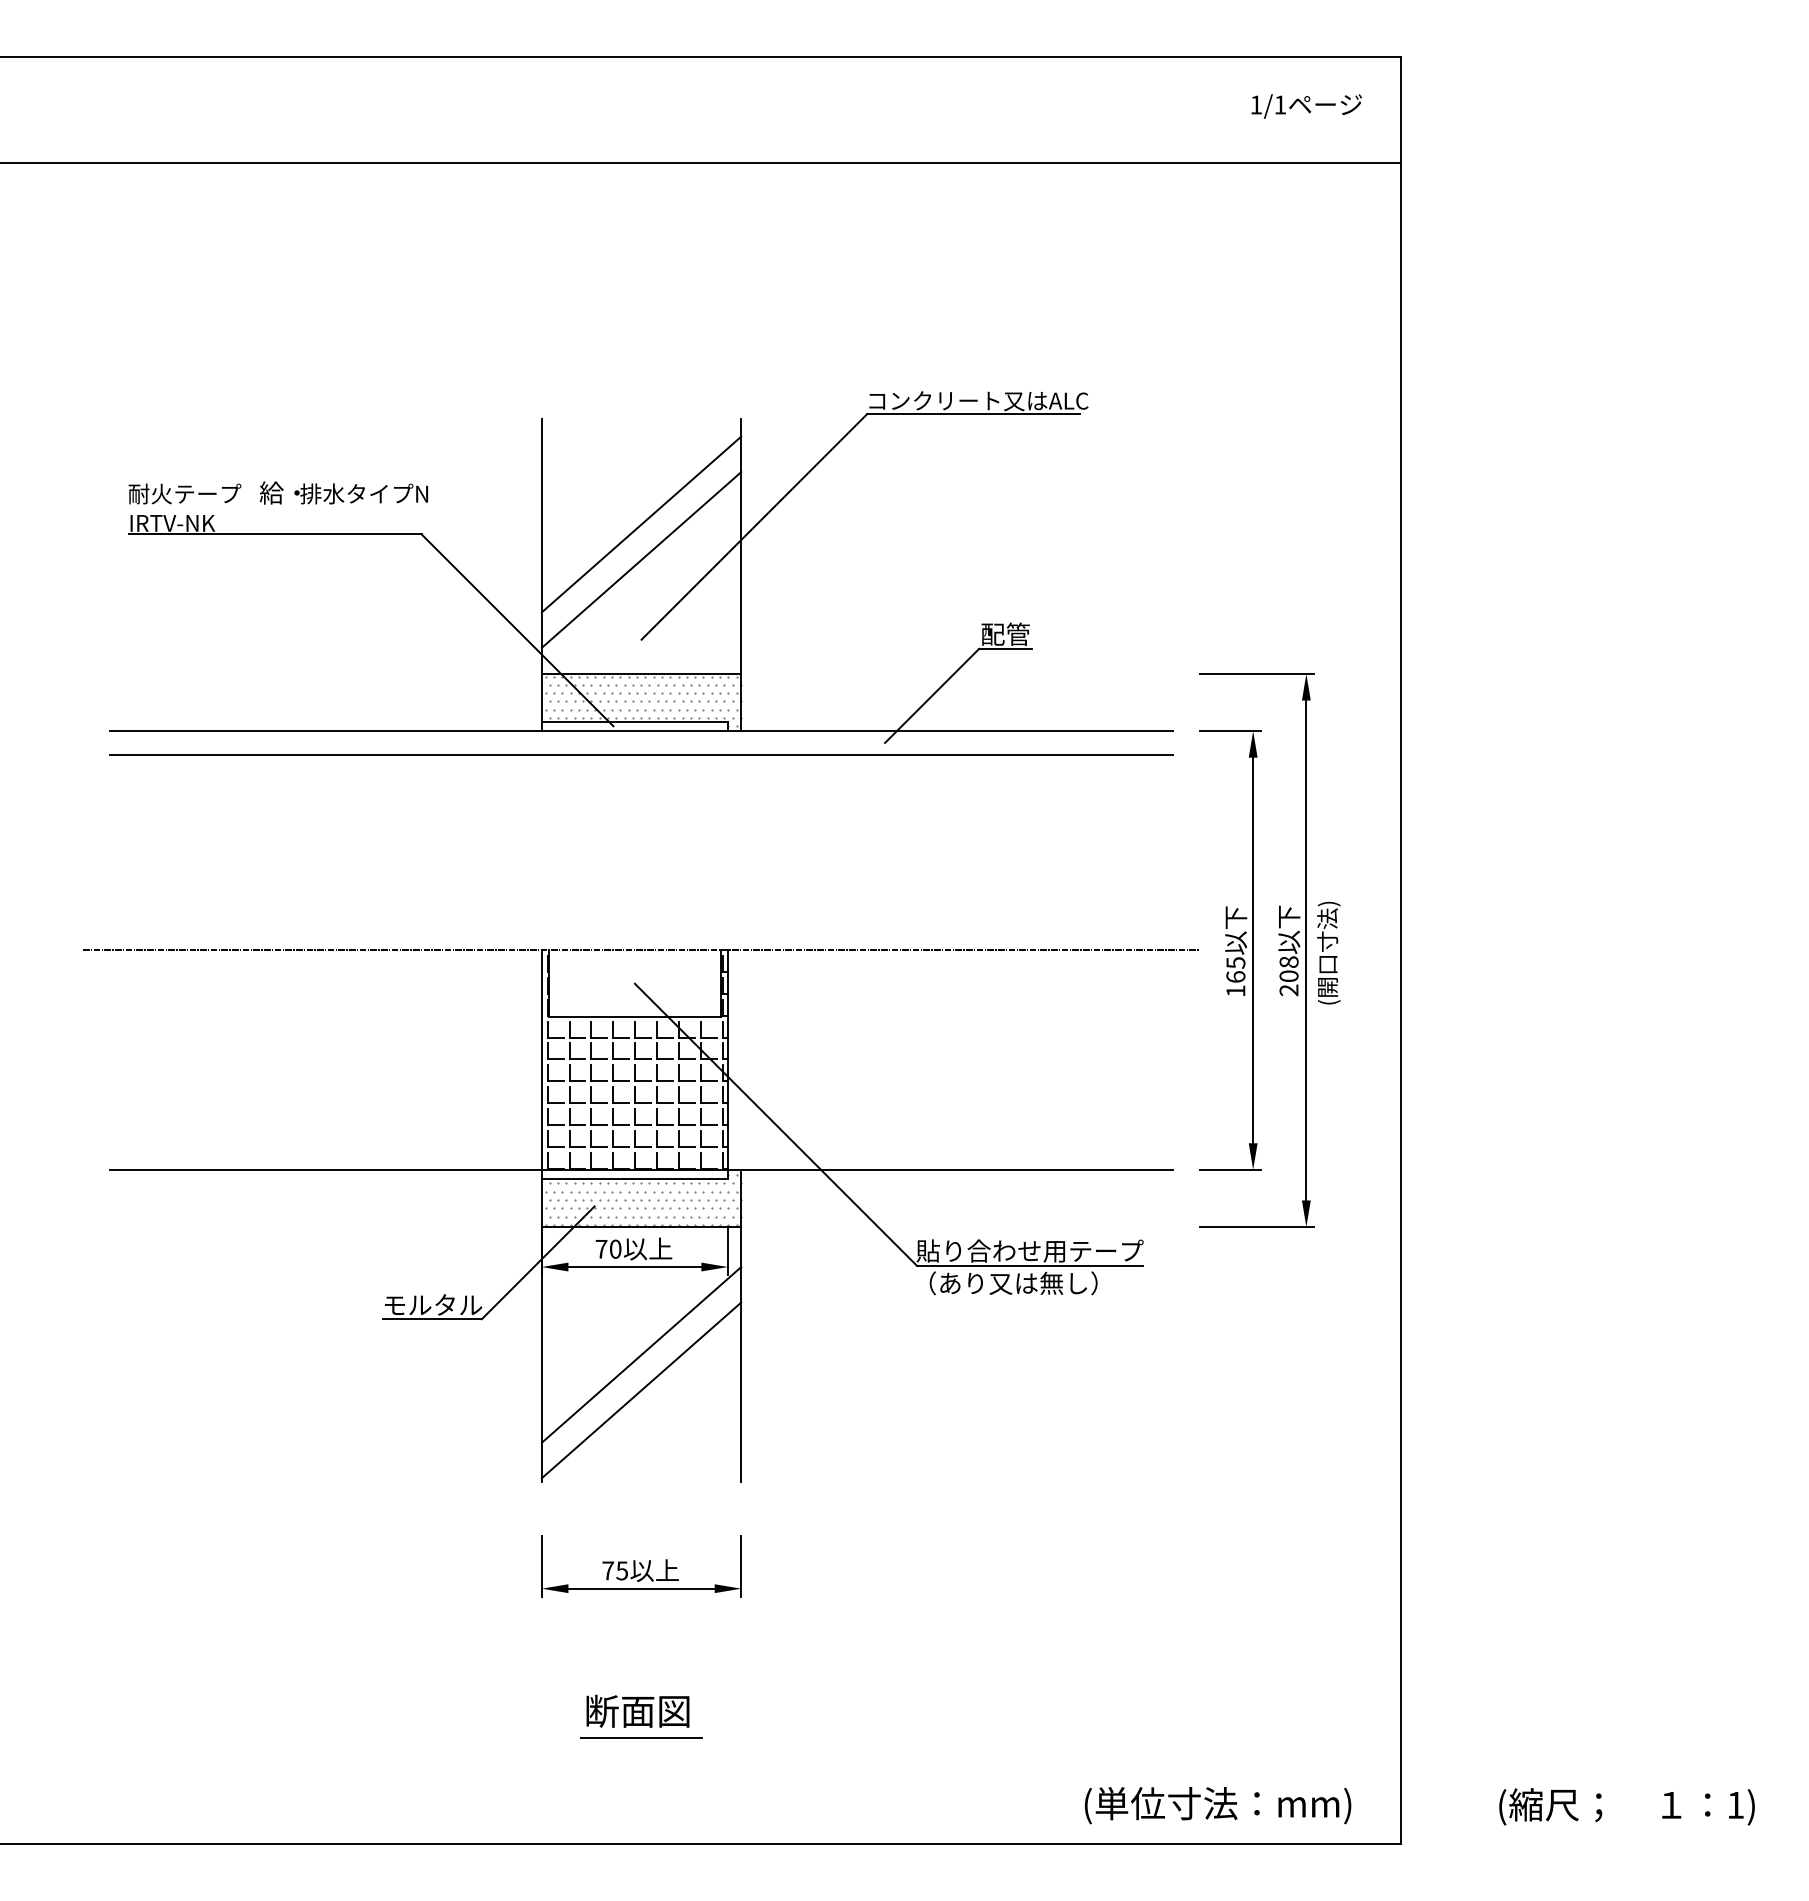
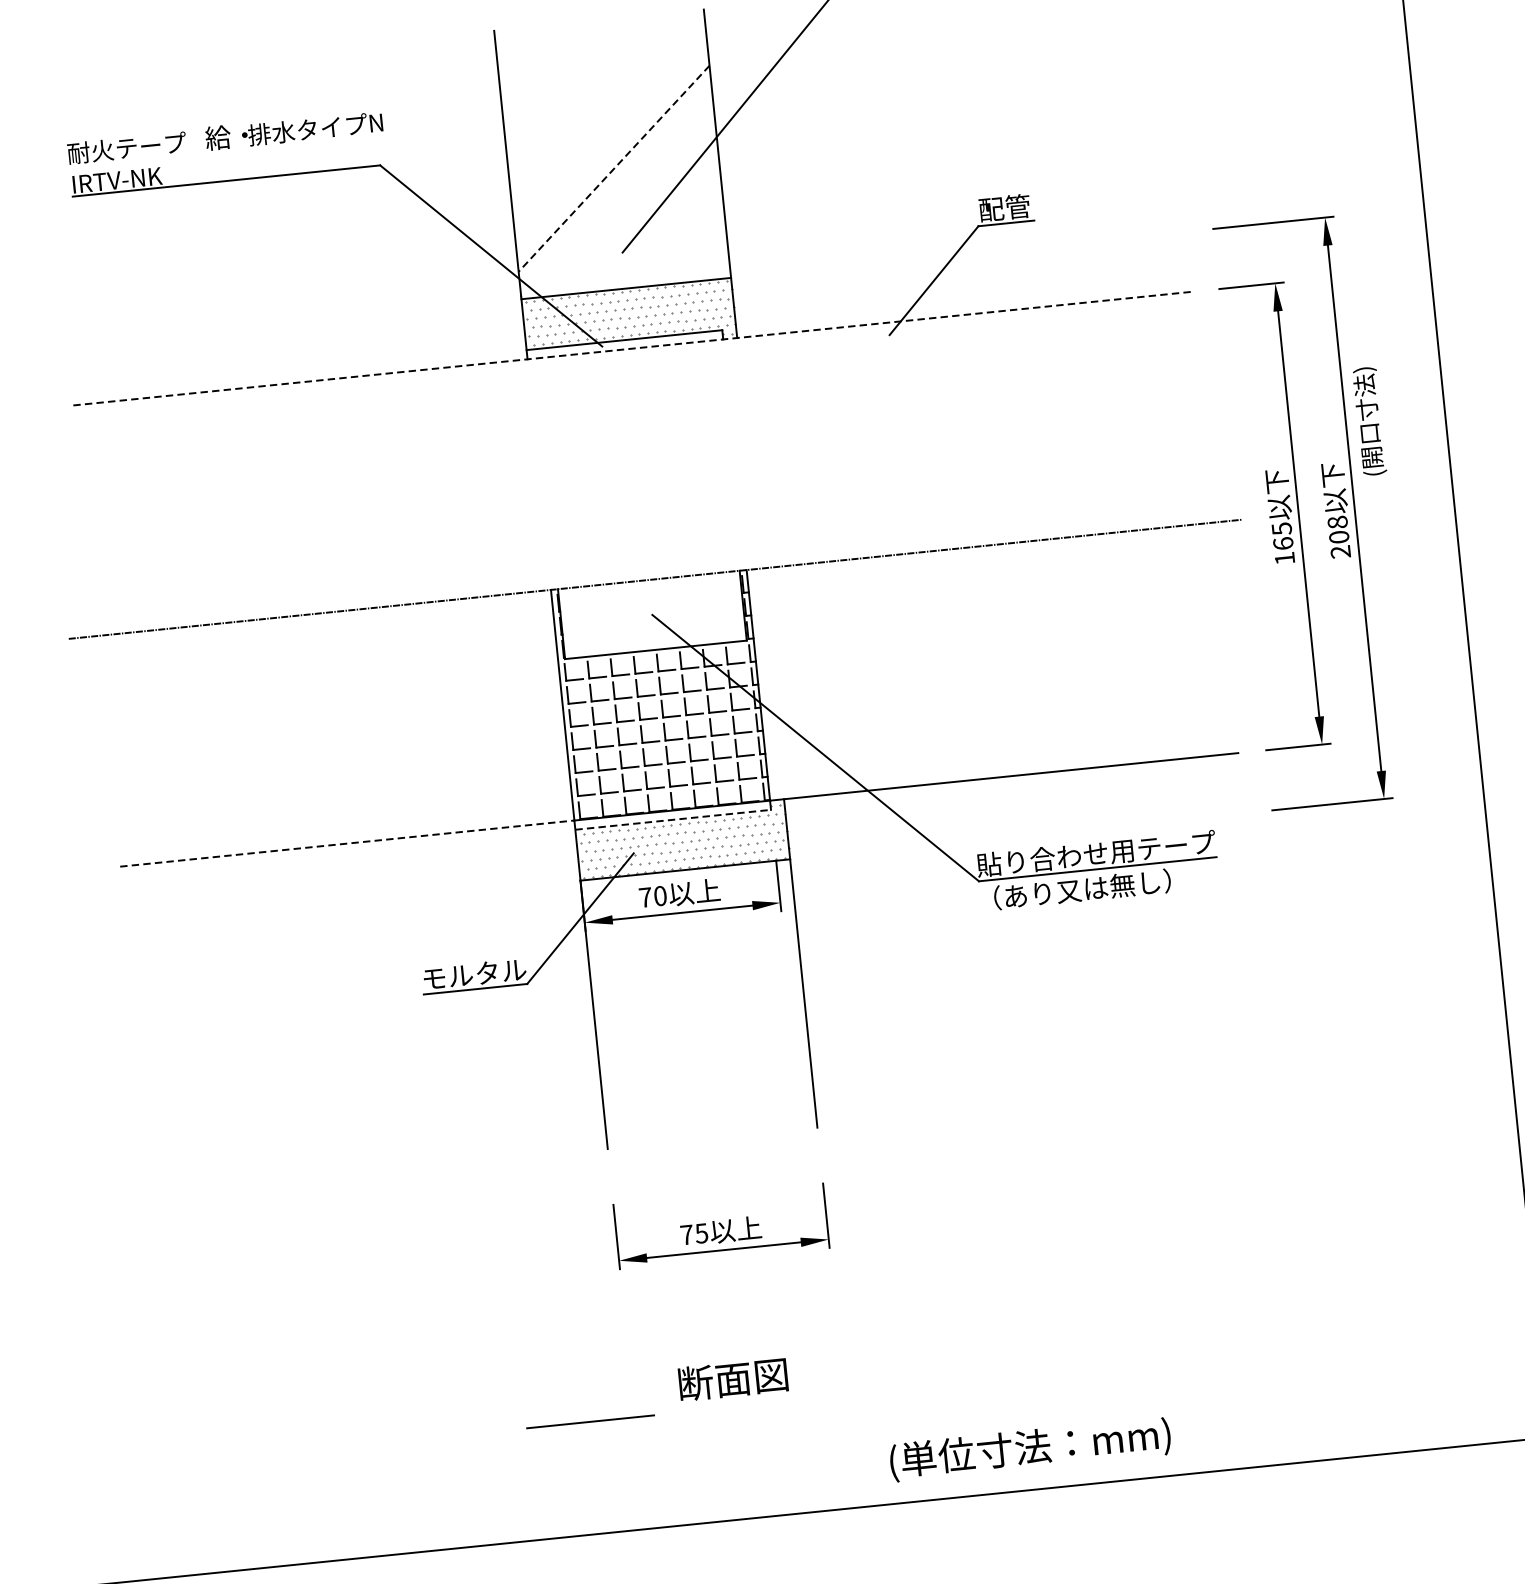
line: (641, 524) -> (610, 131), removed
line: (641, 559) -> (613, 168), solid -> dashed
line: (641, 731) -> (632, 349), solid -> dashed
line: (641, 754) -> (634, 373), removed
text: (1328, 952) -> (1369, 420), moved
line: (326, 1169) -> (347, 843), solid -> dashed
line: (635, 1178) -> (673, 819), solid -> dashed
line: (641, 1354) -> (698, 1003), removed
line: (641, 1390) -> (702, 1041), removed
line: (641, 1737) -> (590, 1421), moved
text: (1217, 1805) -> (1029, 1449), moved

